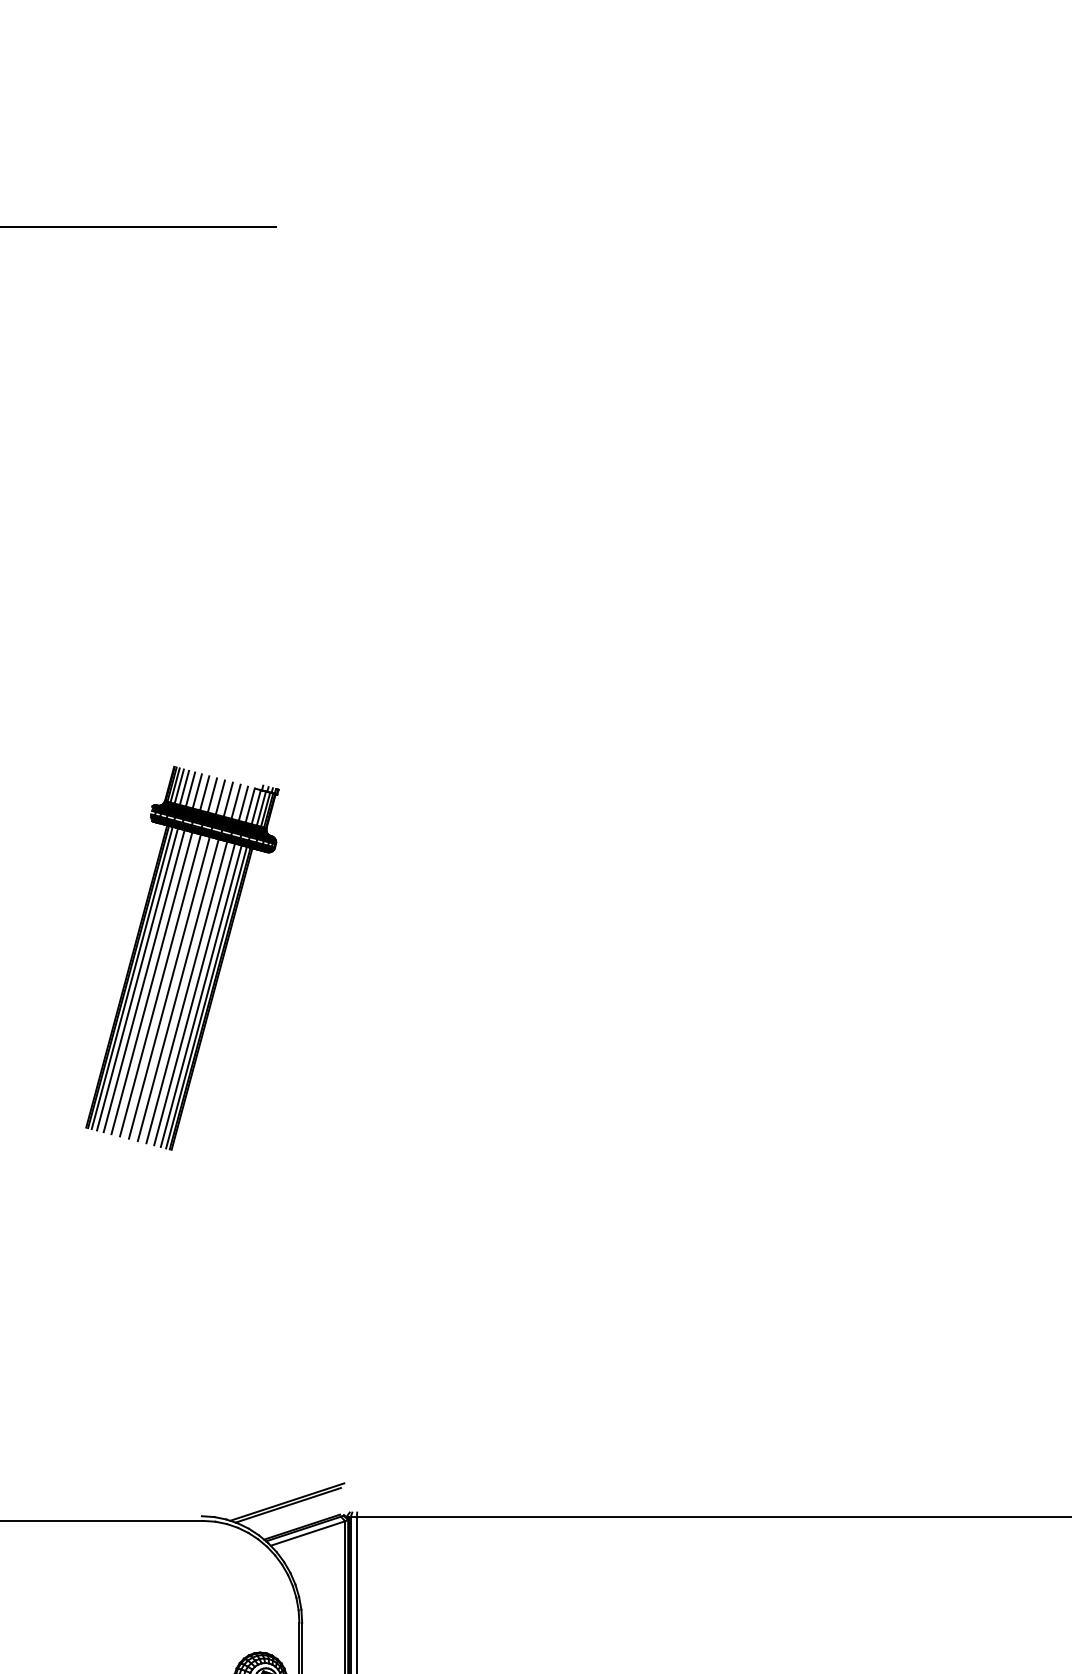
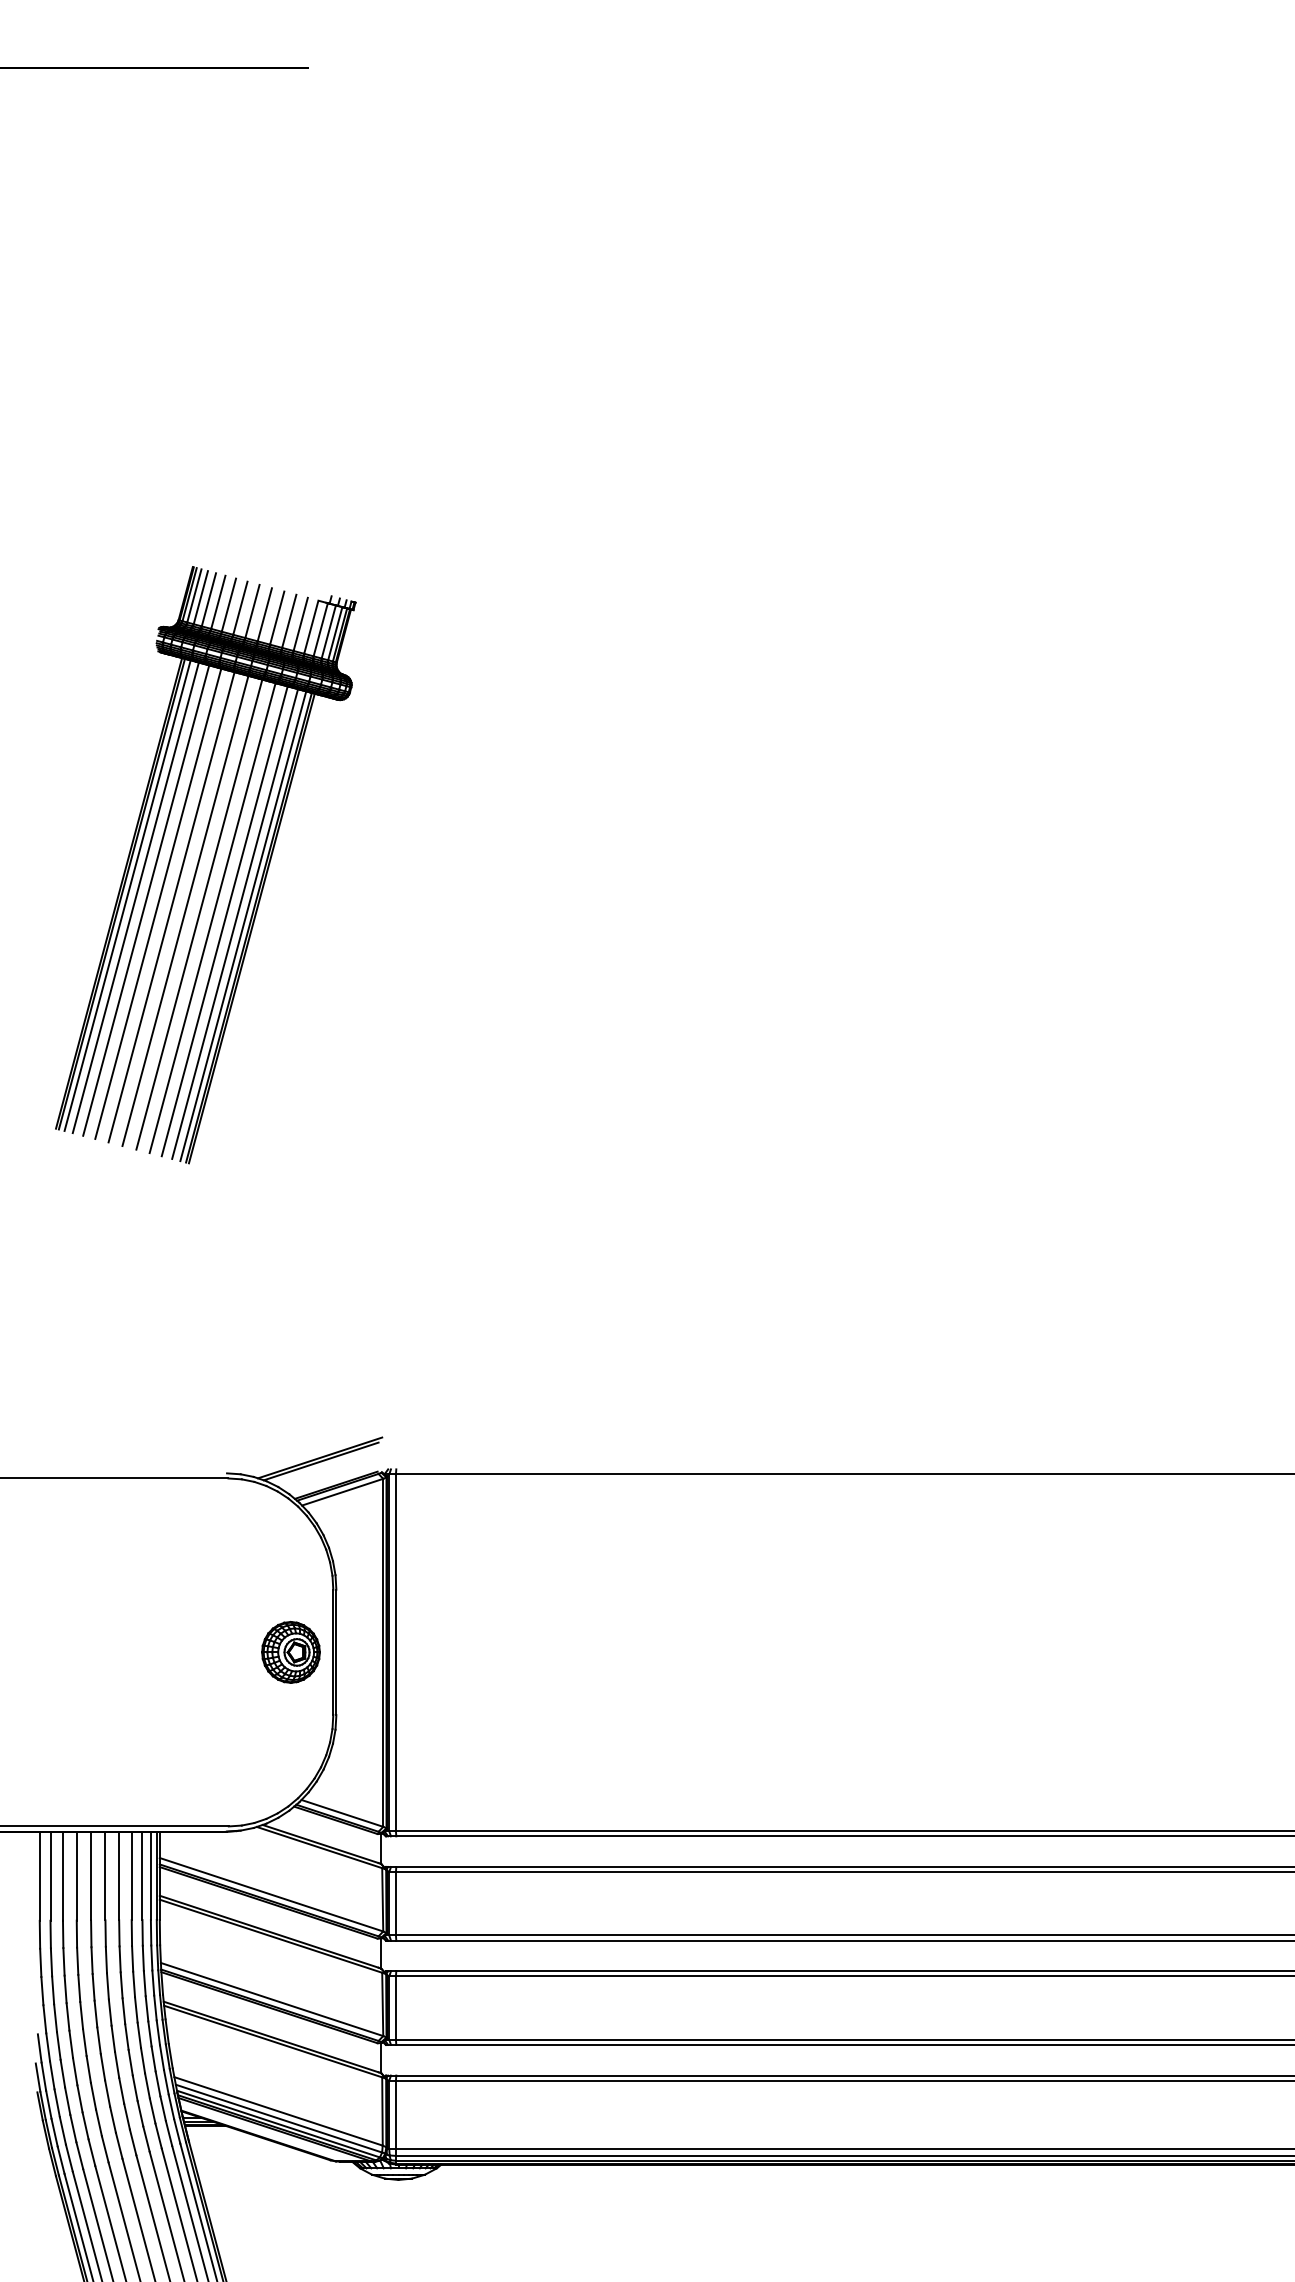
part: (182, 958) -> (205, 865), size x1.43

